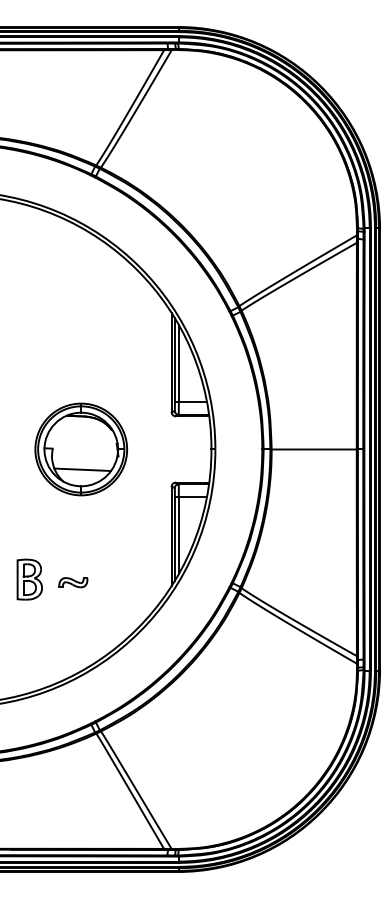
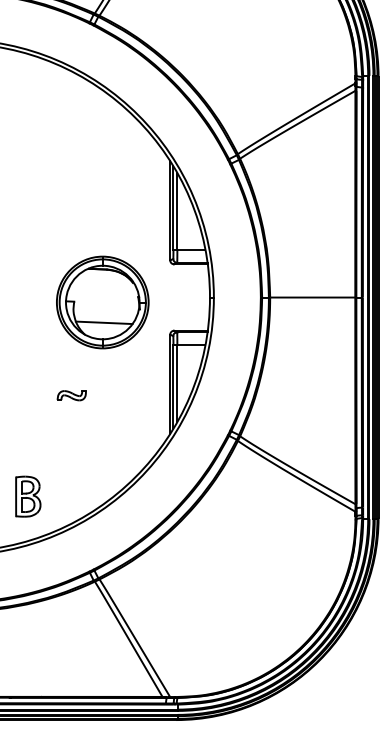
part: (80, 449) -> (102, 302), moved
part: (29, 579) -> (28, 496), moved
part: (73, 582) -> (72, 395), moved

